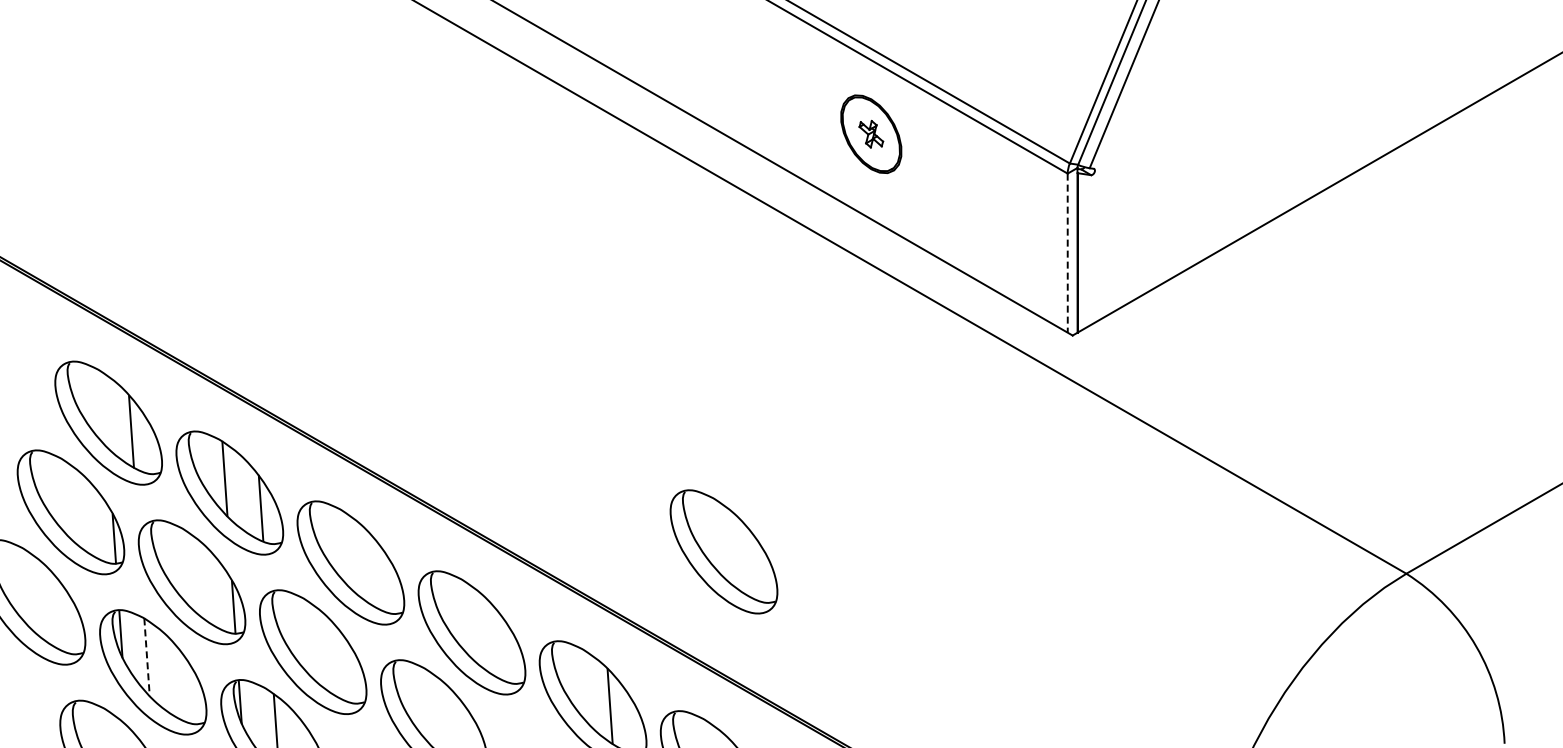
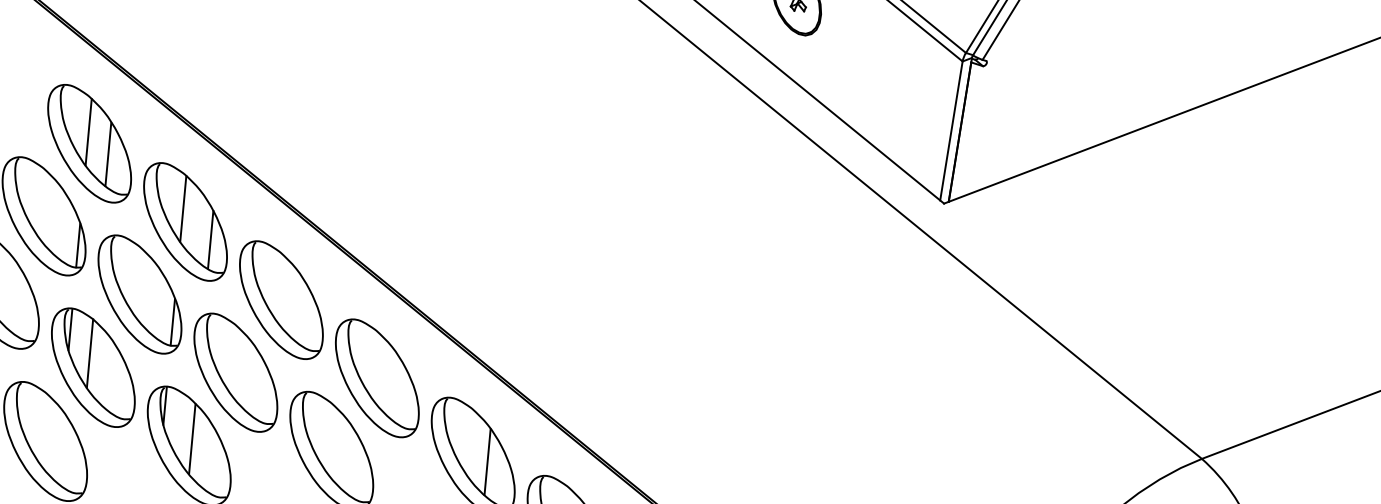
line: (1067, 253) -> (951, 131), dashed -> solid
line: (105, 410) -> (88, 132), added
part: (723, 551) -> (608, 342), removed
line: (147, 656) -> (90, 353), dashed -> solid

